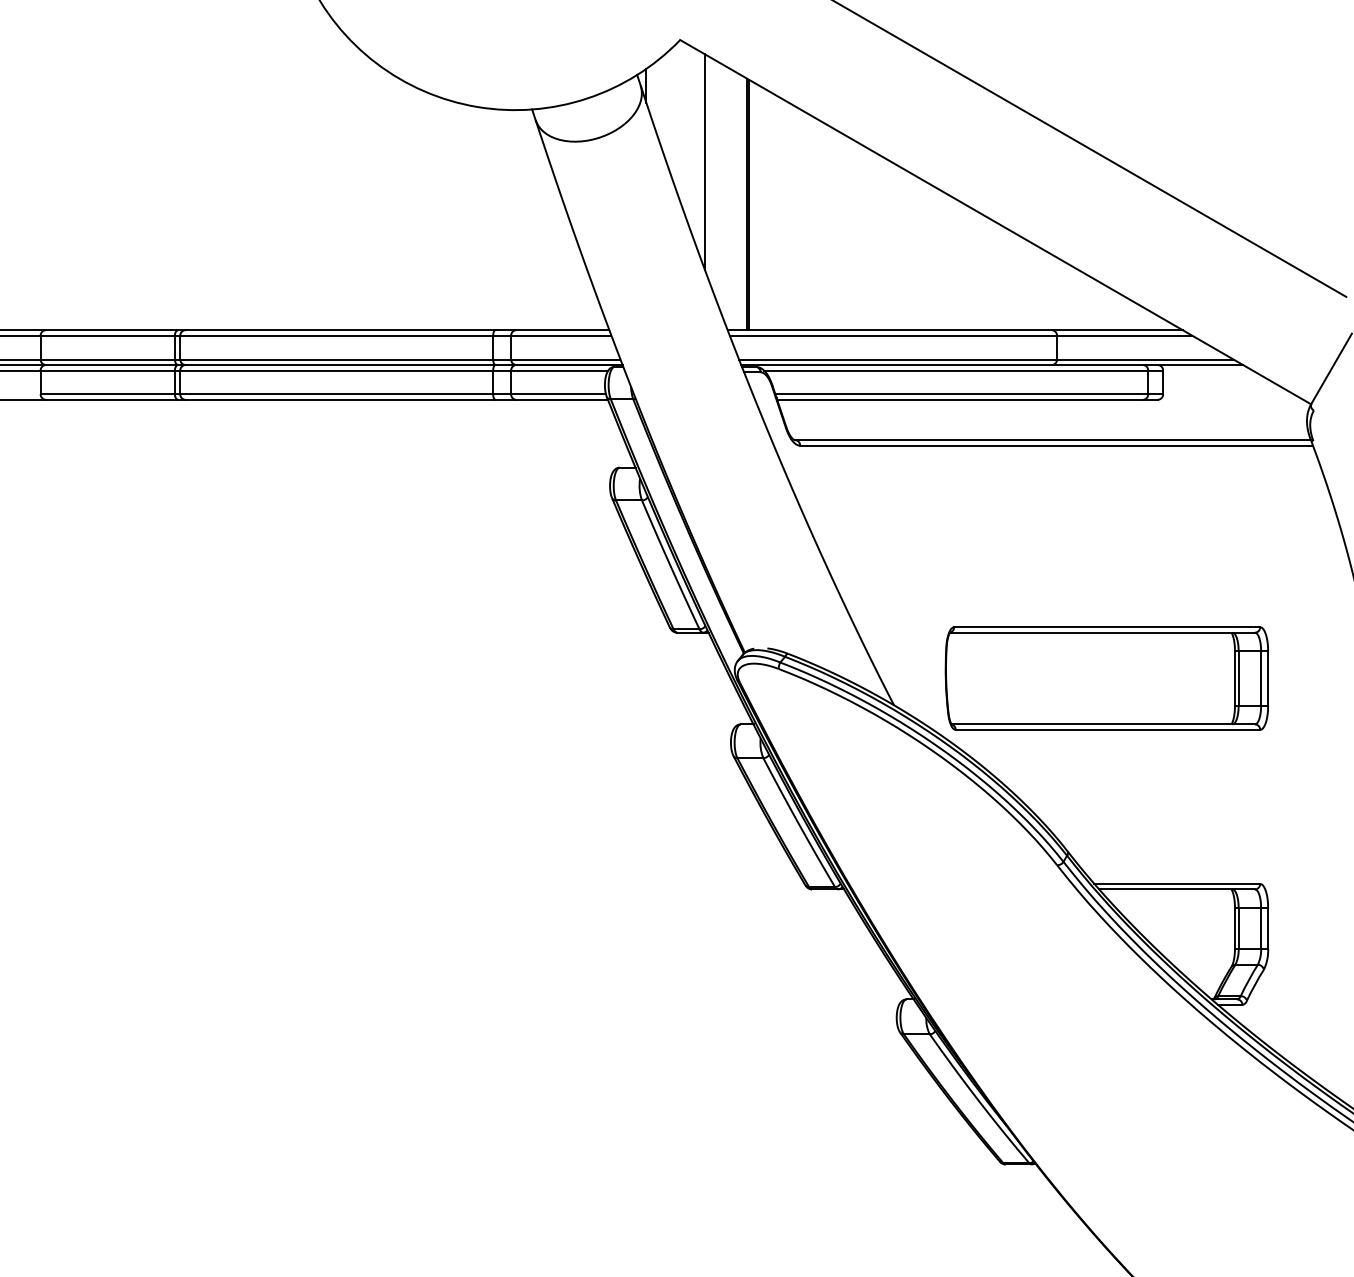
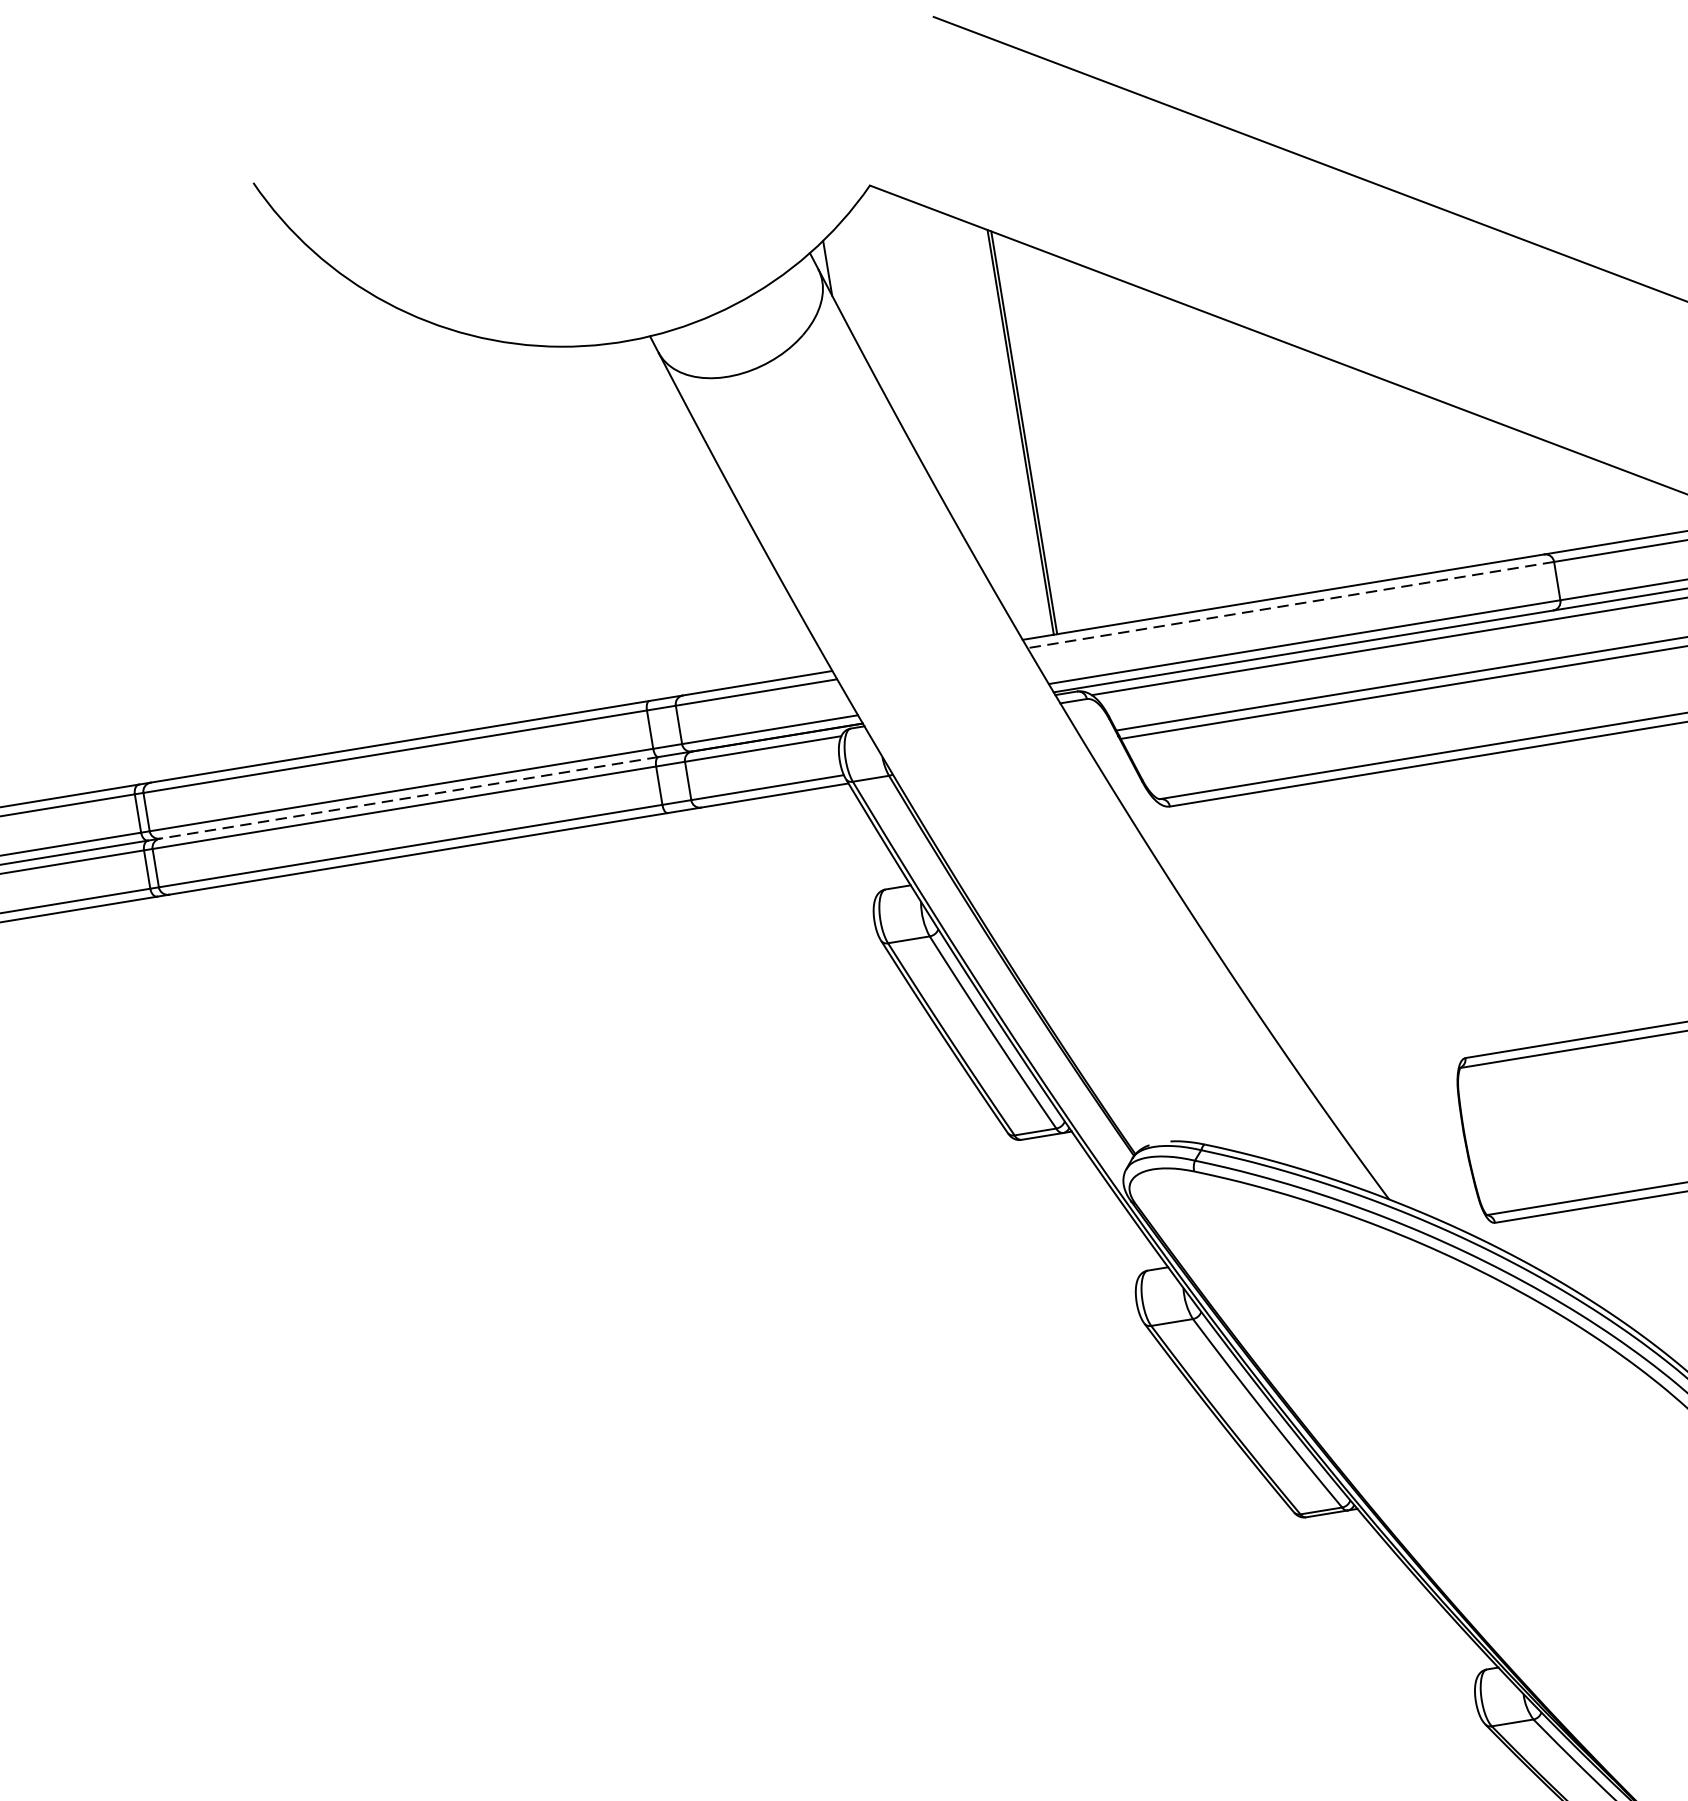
line: (705, 162) -> (942, 375), removed
line: (893, 335) -> (1290, 604), solid -> dashed
line: (340, 365) -> (409, 798), solid -> dashed

